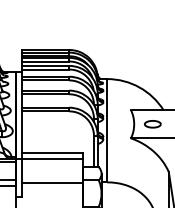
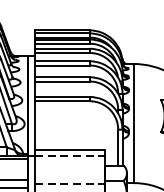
line: (52, 158) -> (70, 155), solid -> dashed
line: (52, 182) -> (70, 183), solid -> dashed

